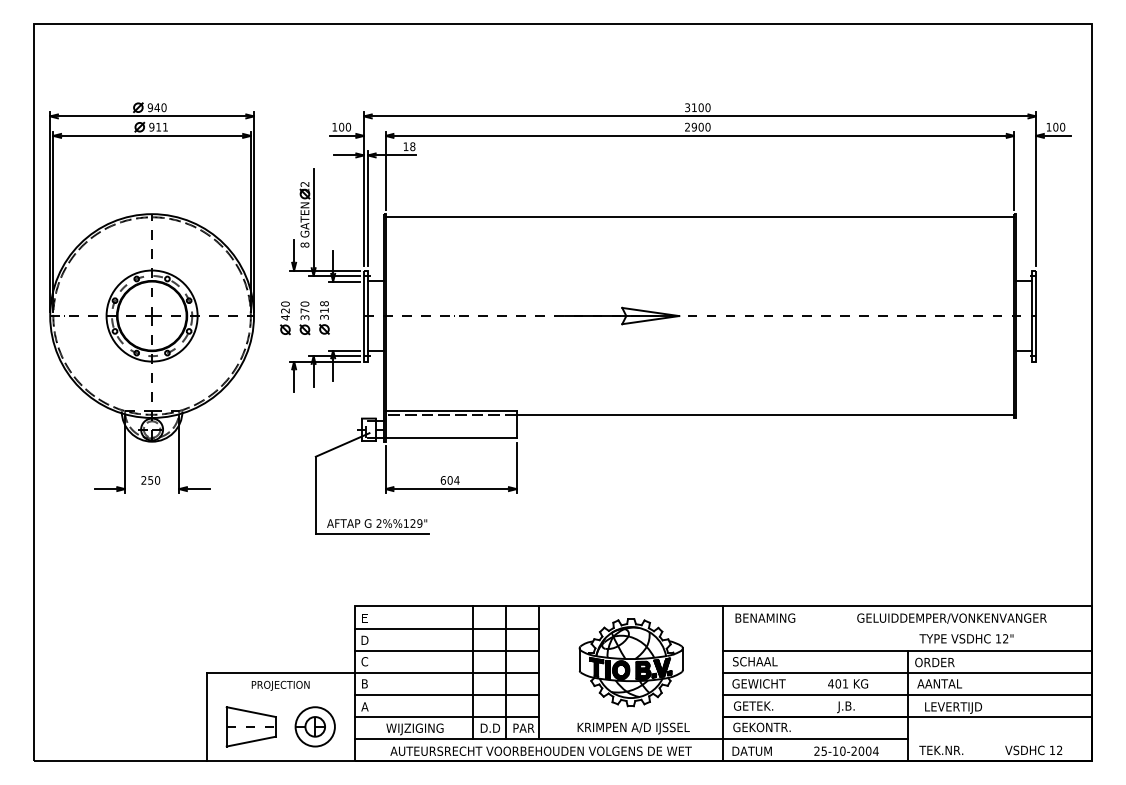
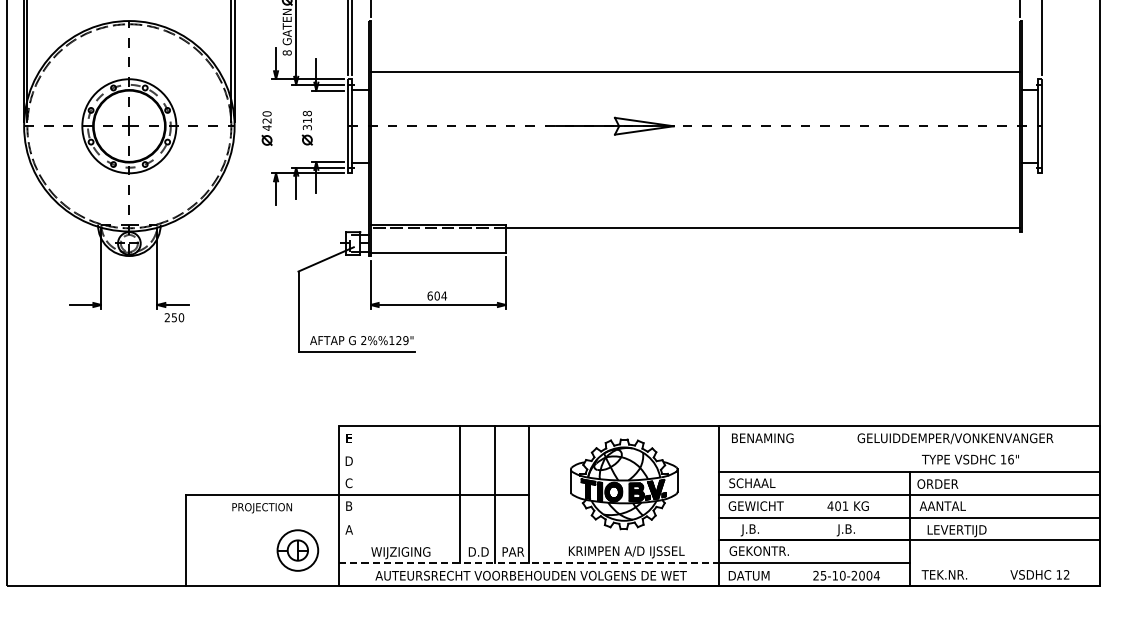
line: (699, 217) -> (694, 71), moved
part: (304, 318) -> (286, 128), removed
text: (150, 480) -> (174, 317), moved
line: (446, 628) -> (433, 448), removed
text: (1005, 638) -> (1010, 459), 12" -> 16"
line: (446, 650) -> (433, 471), removed
line: (446, 694) -> (433, 517), removed
text: (753, 707) -> (750, 530), GETEK. -> J.B.
line: (446, 717) -> (433, 540), removed
part: (250, 726) -> (230, 550), removed
line: (539, 739) -> (529, 563), solid -> dashed

